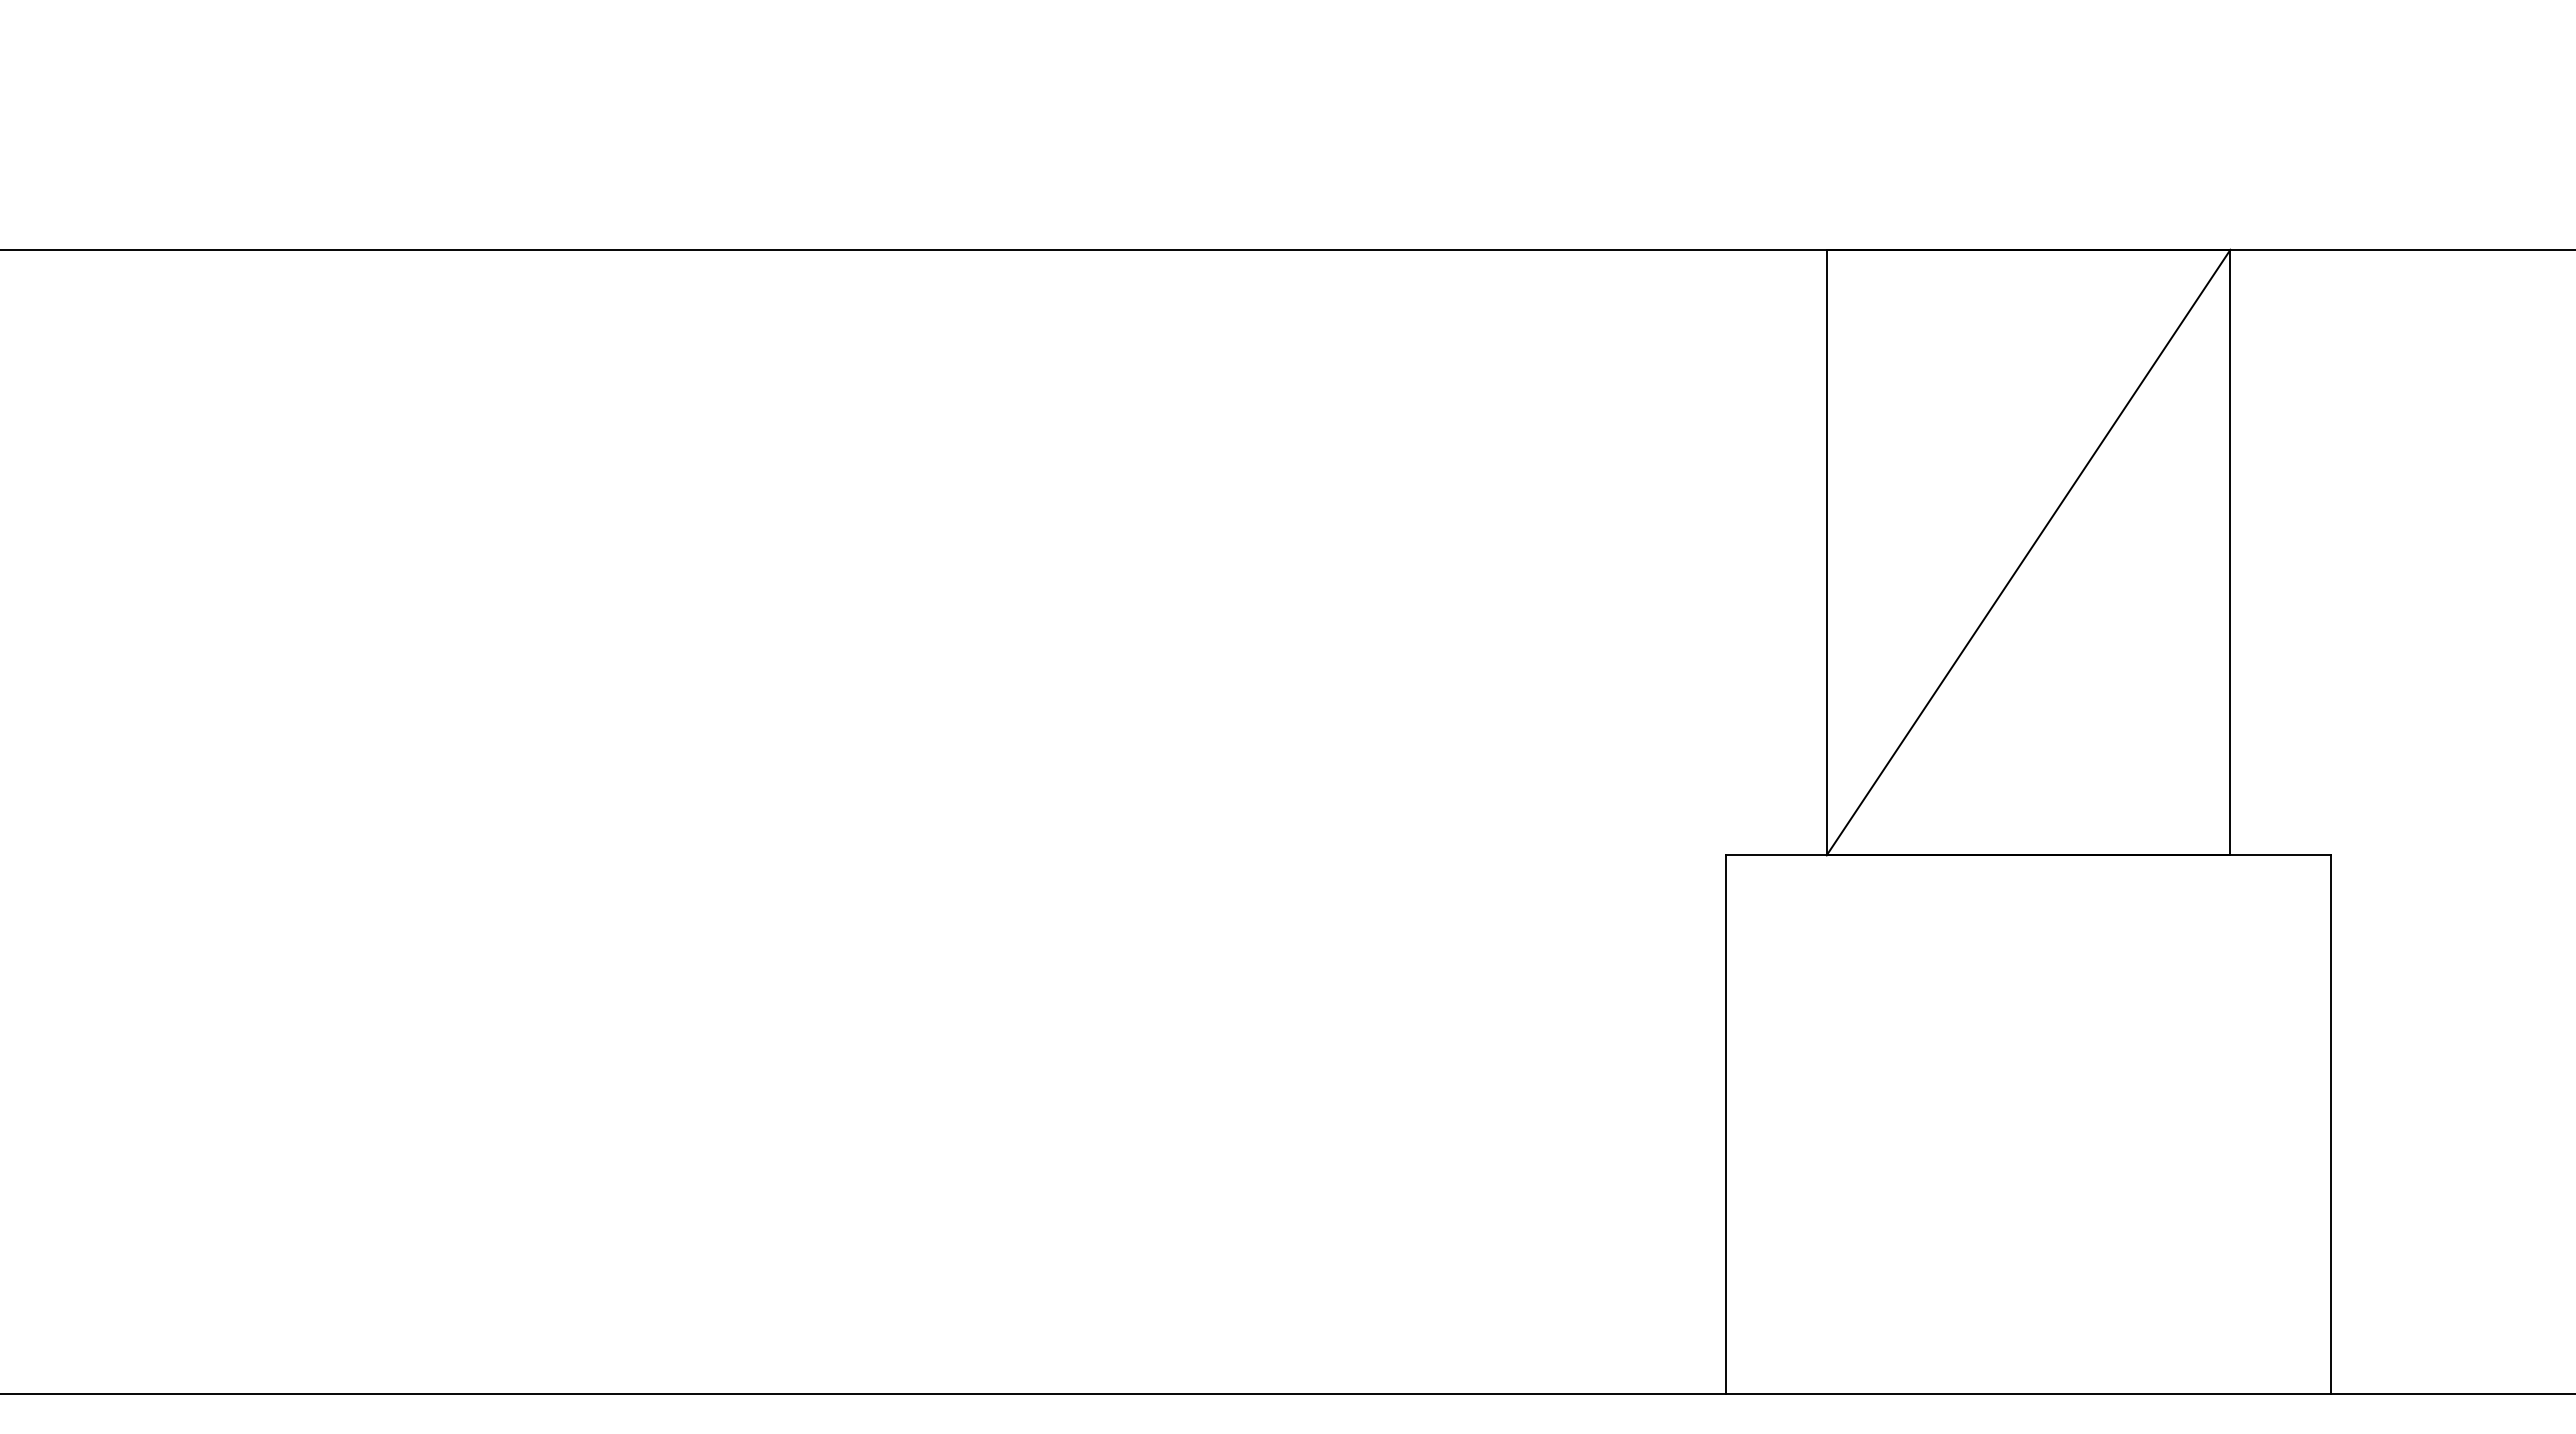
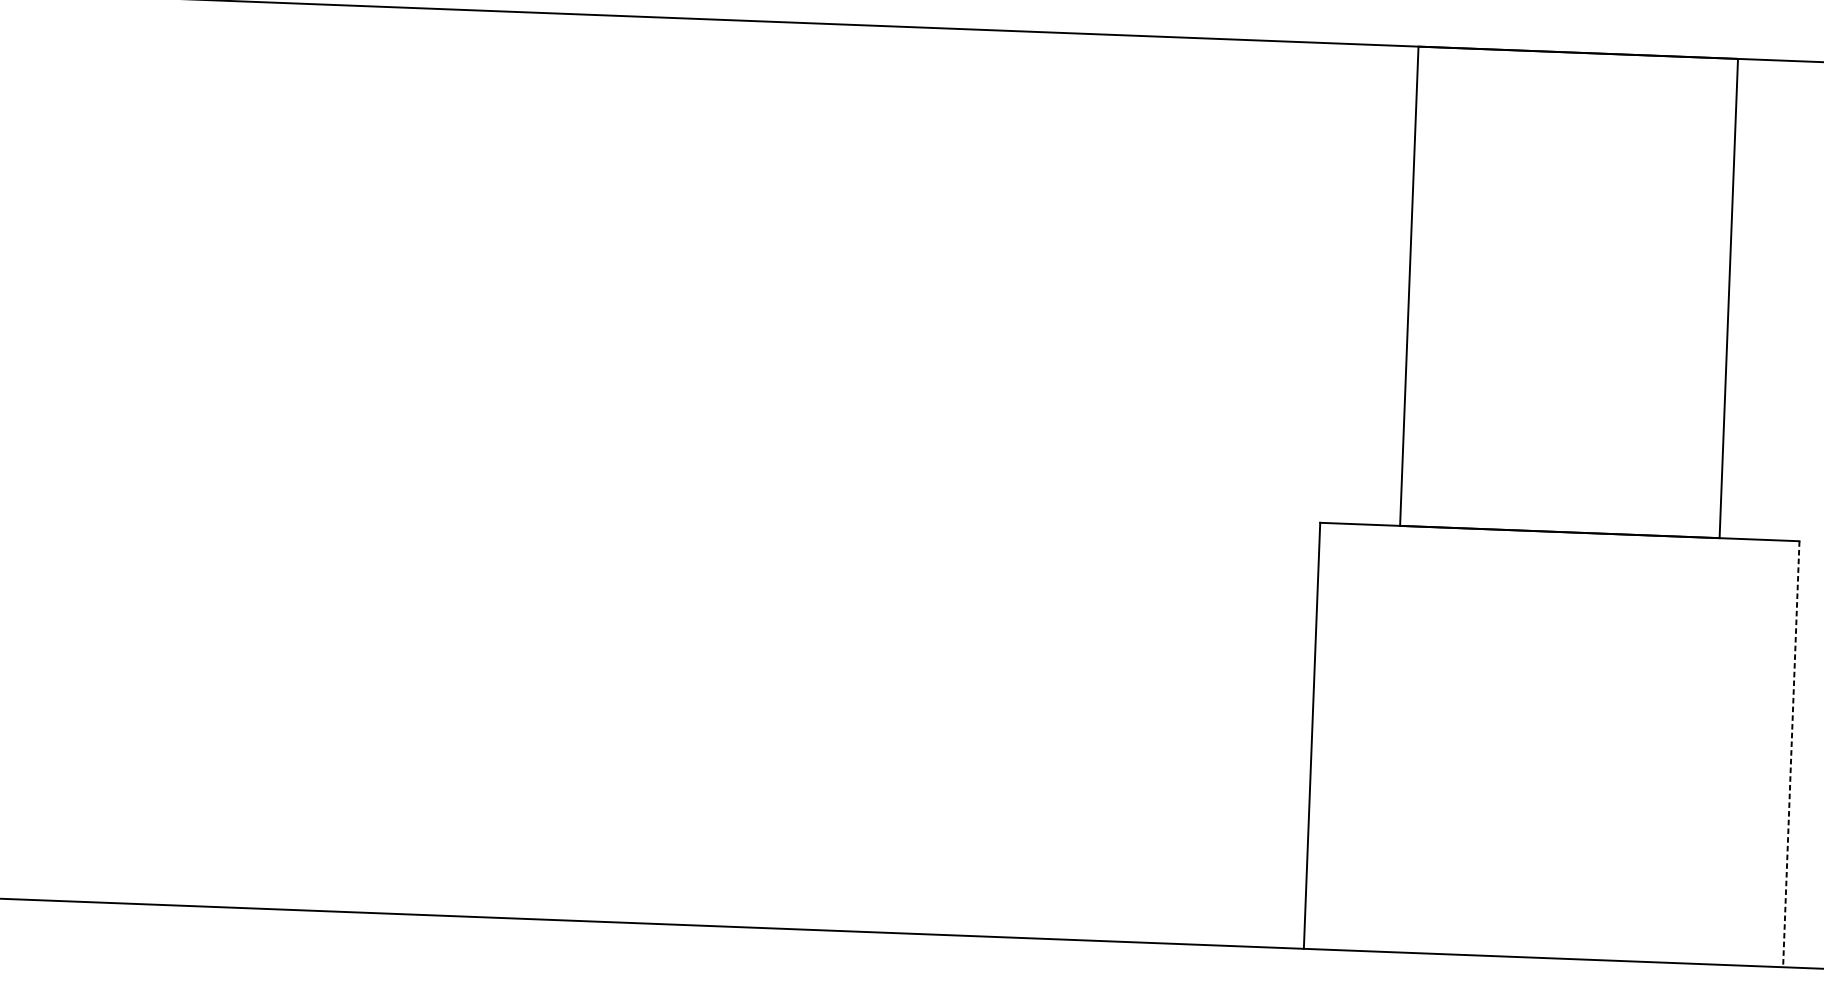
line: (2028, 552) -> (1568, 292), removed
line: (2331, 1125) -> (1791, 754), solid -> dashed

